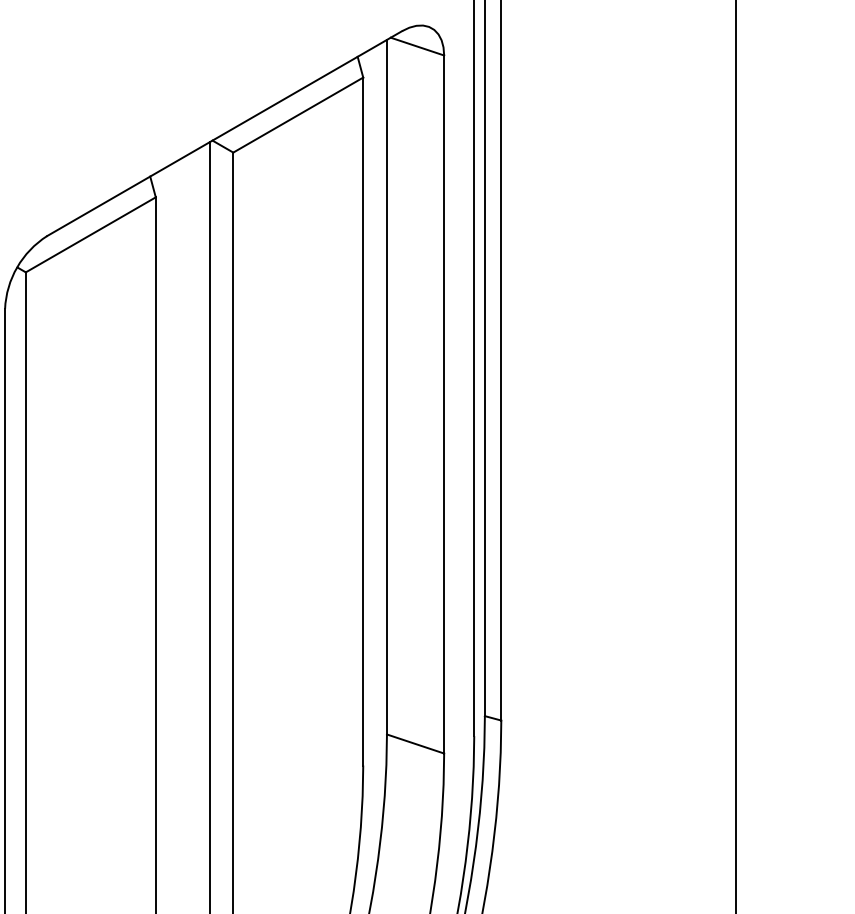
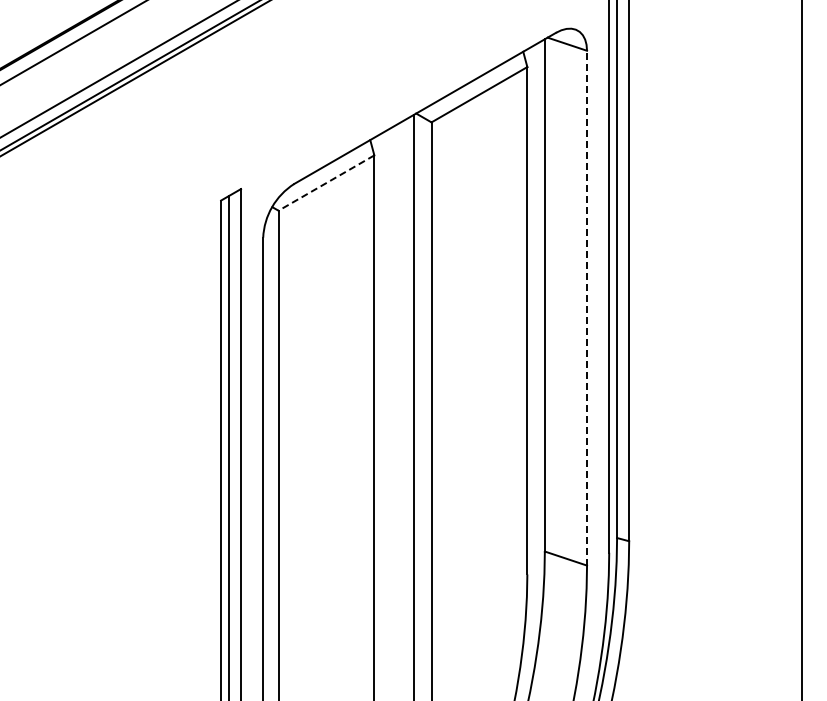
line: (90, 235) -> (326, 183), solid -> dashed
line: (444, 403) -> (587, 307), solid -> dashed

